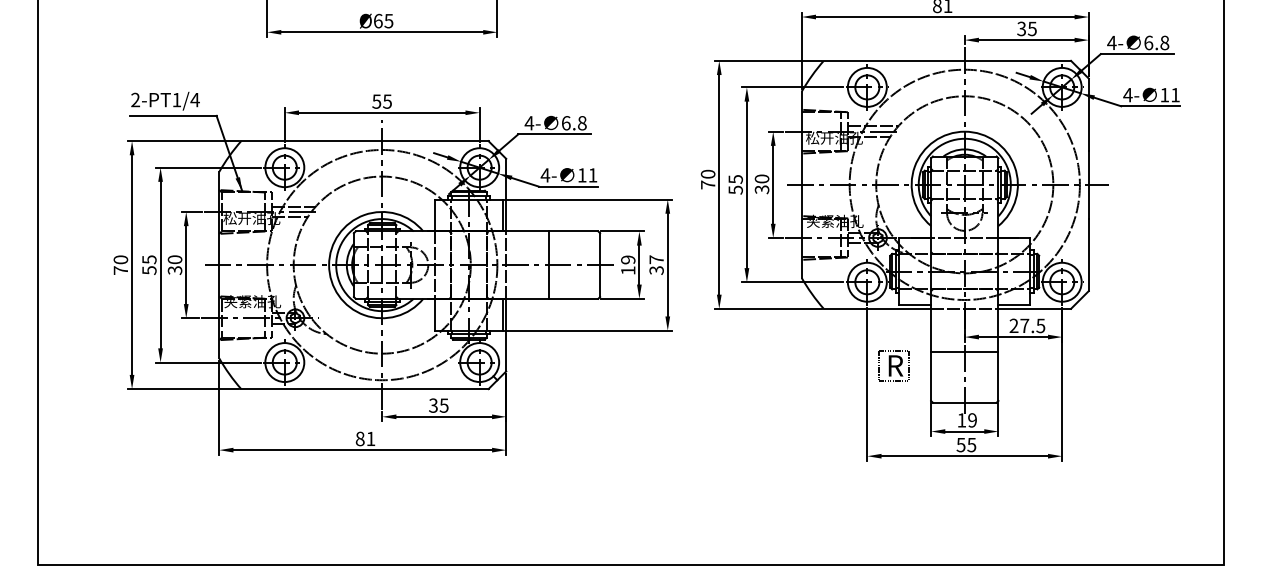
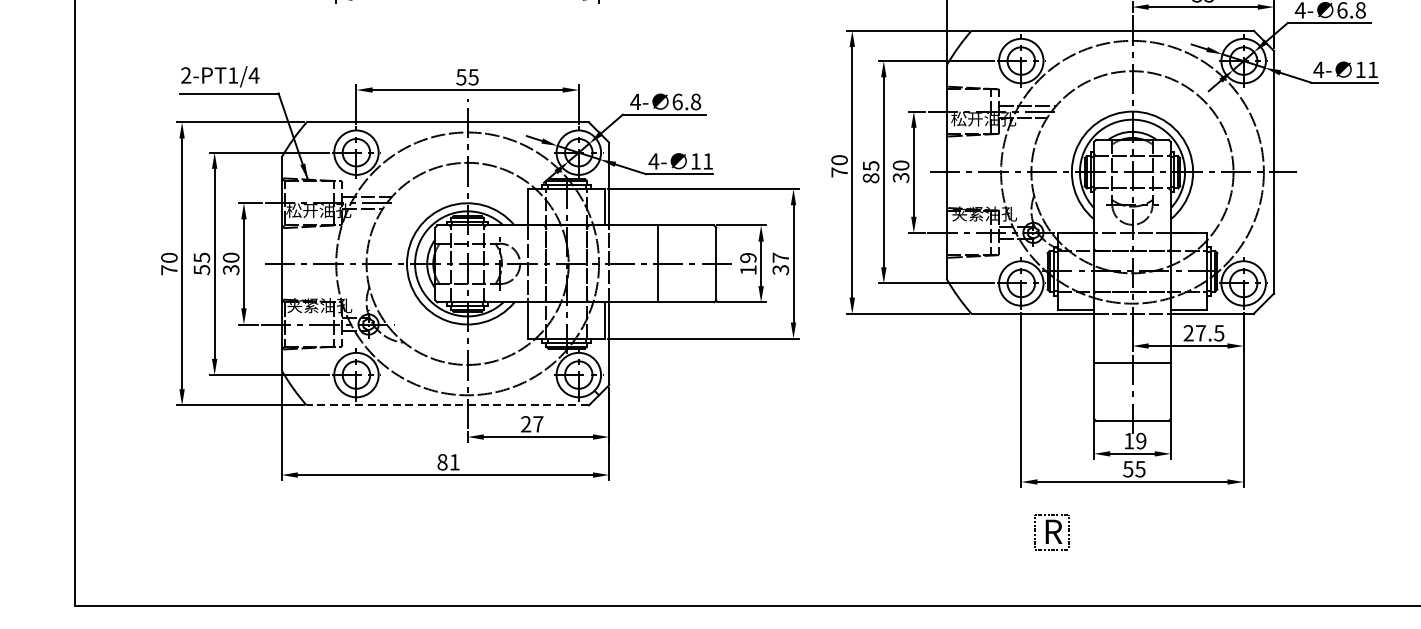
text: (735, 189) -> (870, 177), 55 -> 85
part: (893, 365) -> (1051, 531), moved
line: (364, 389) -> (447, 405), solid -> dashed
text: (438, 405) -> (531, 424), 35 -> 27

